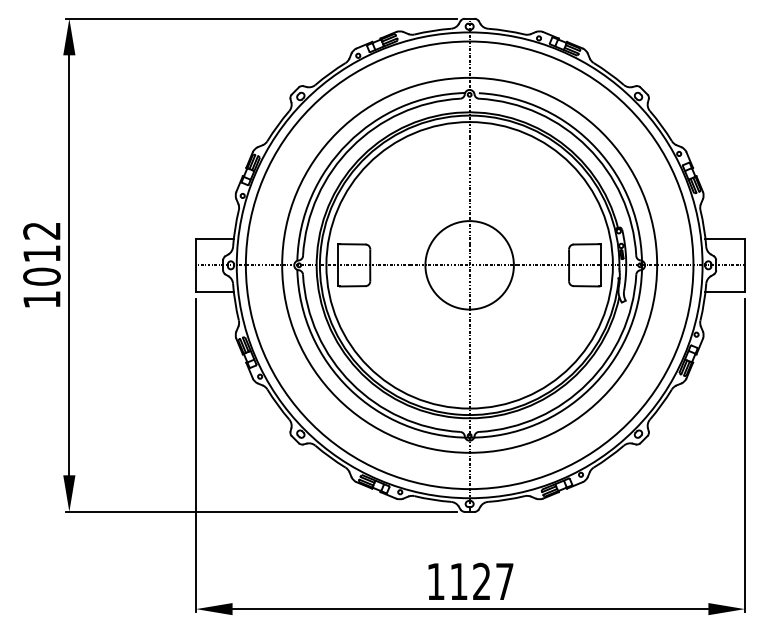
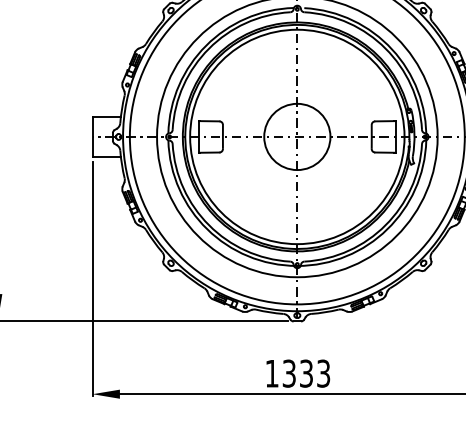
text: (481, 581) -> (306, 373), 1127 -> 1333

